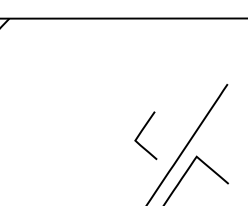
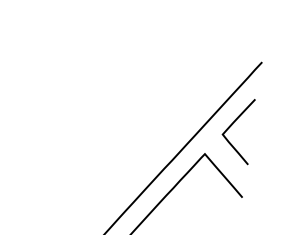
curve: (141, 133) -> (232, 126), moved

